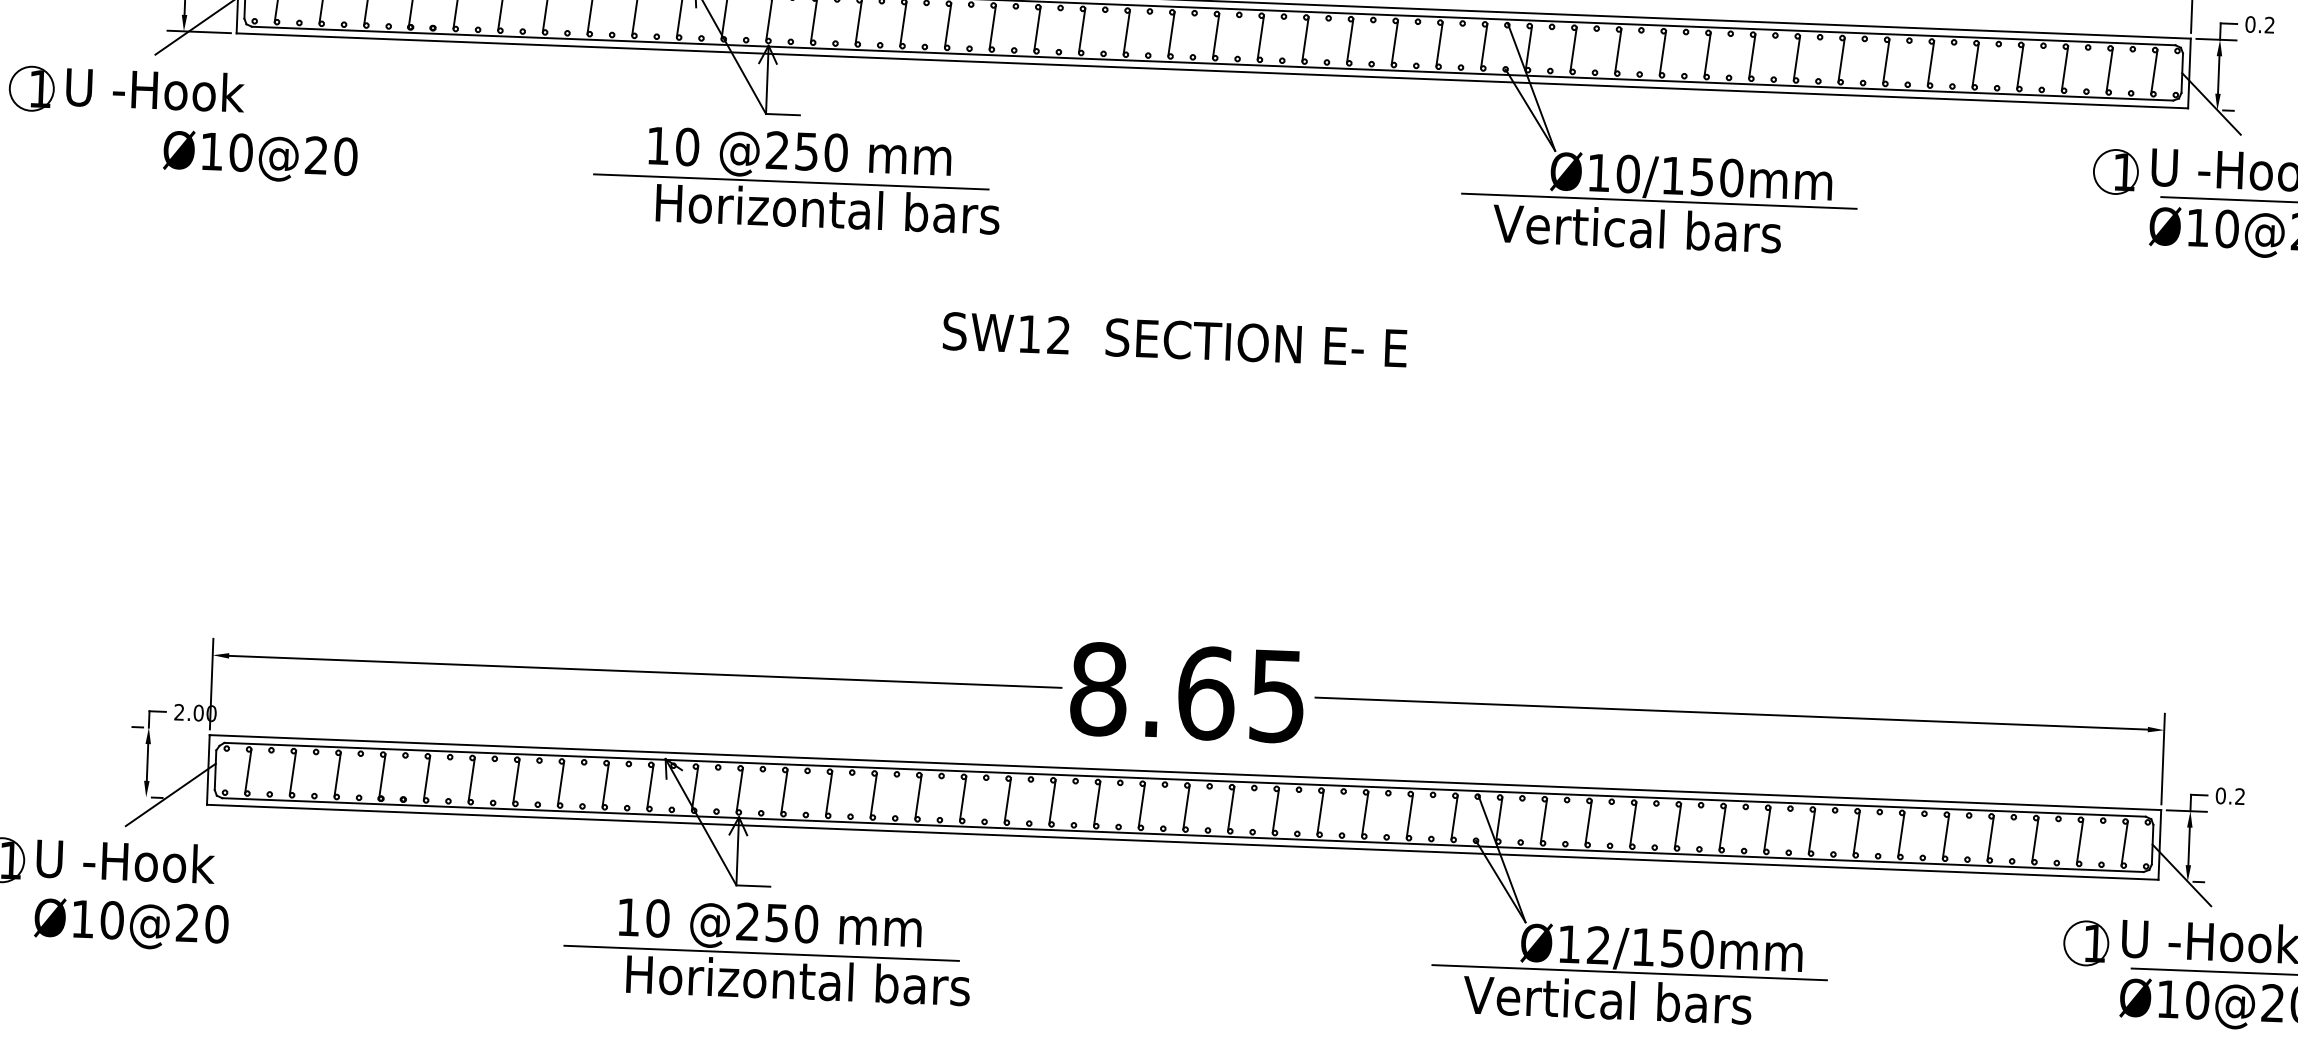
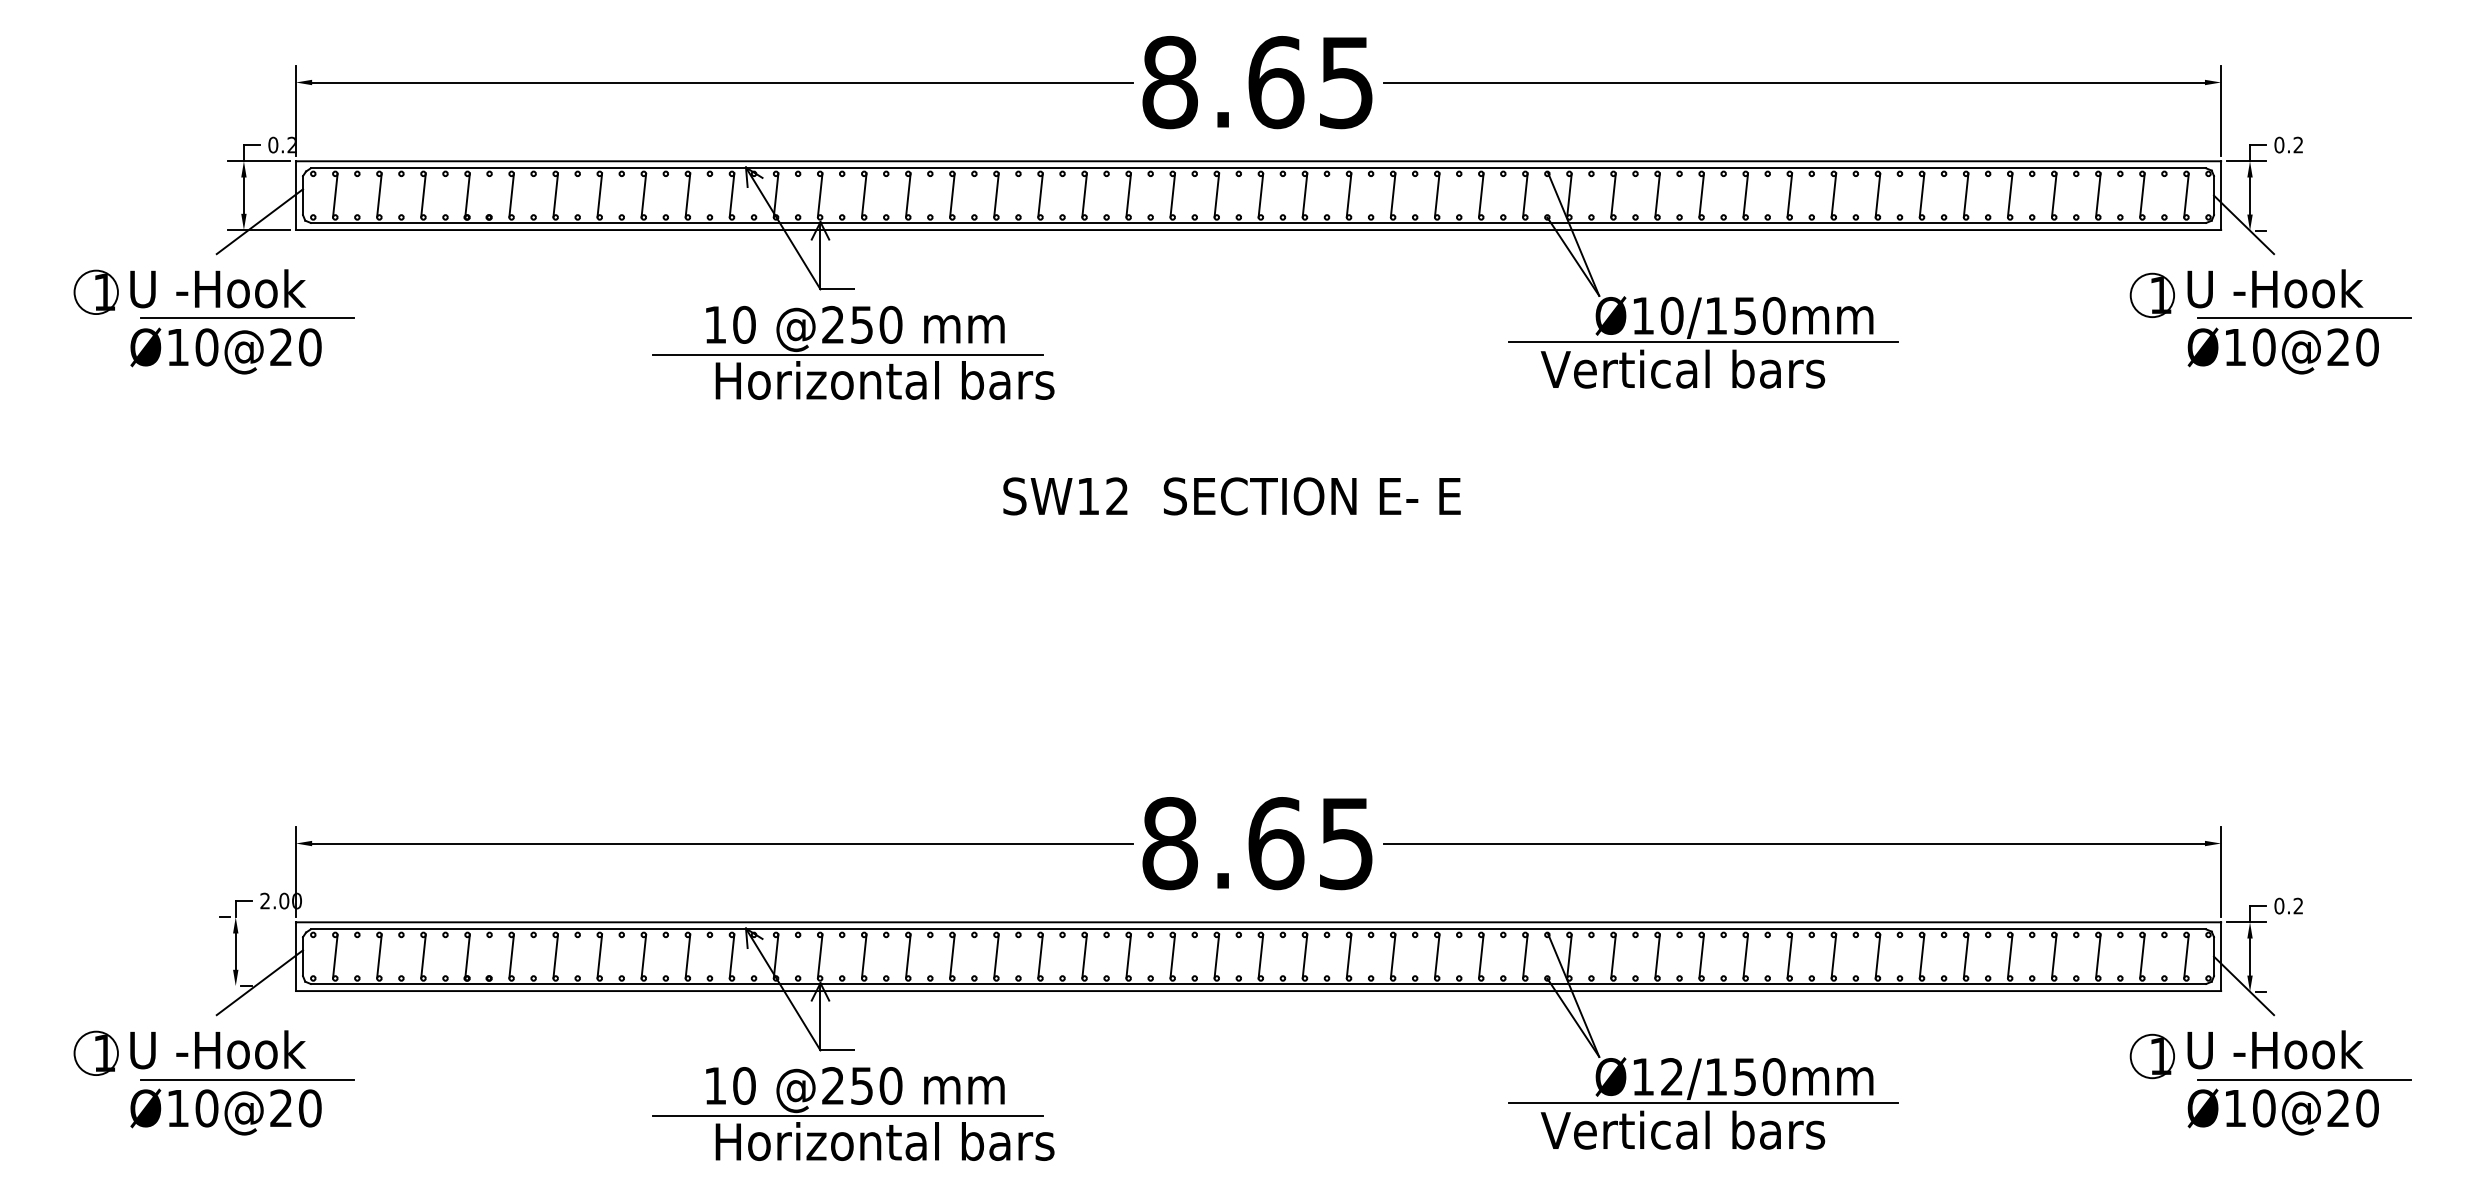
line: (184, 121) -> (247, 318), added
text: (259, 156) -> (225, 350), moved
line: (154, 892) -> (247, 1079), added

